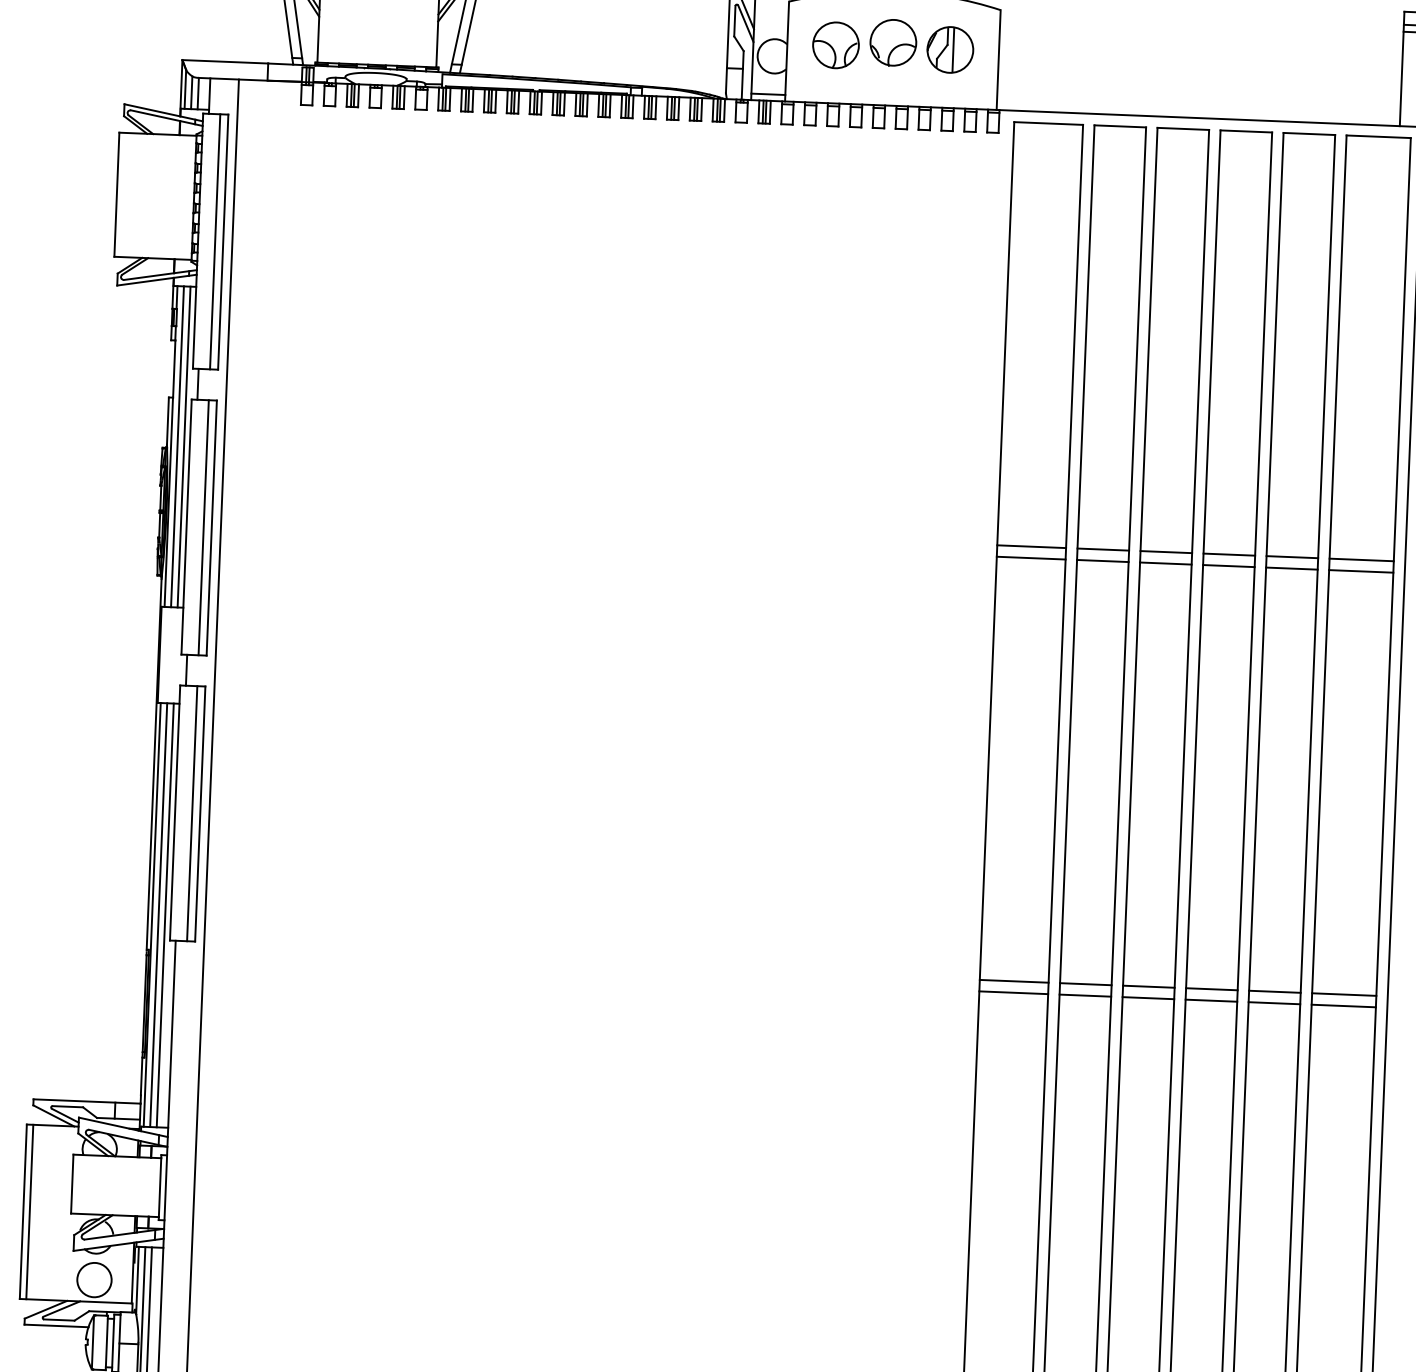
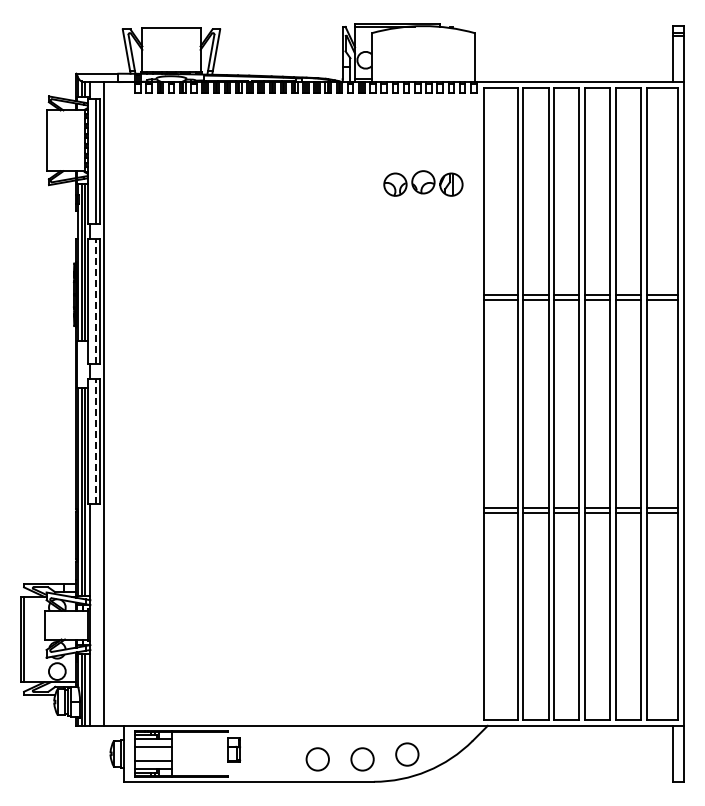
part: (893, 45) -> (423, 183), moved
line: (202, 527) -> (95, 301), solid -> dashed
line: (191, 813) -> (95, 441), solid -> dashed

